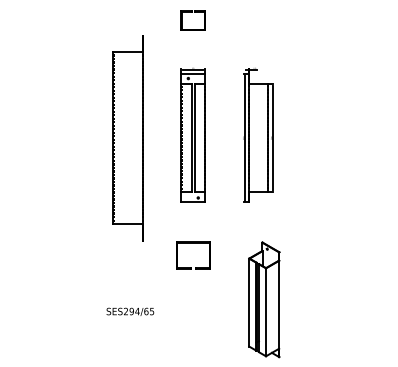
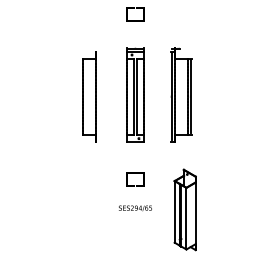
part: (127, 137) -> (89, 96), size x0.62
part: (193, 256) -> (135, 179), size x0.71
text: (130, 312) -> (135, 208), moved

